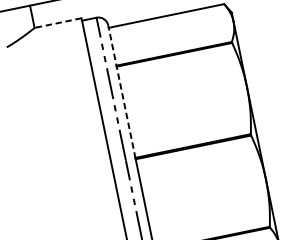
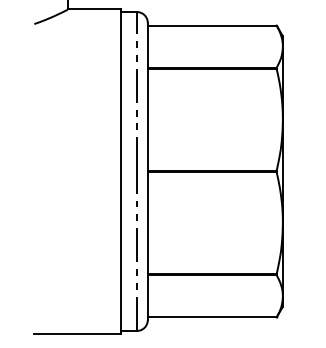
line: (58, 23) -> (94, 9), dashed -> solid
line: (121, 91) -> (147, 96), dashed -> solid

